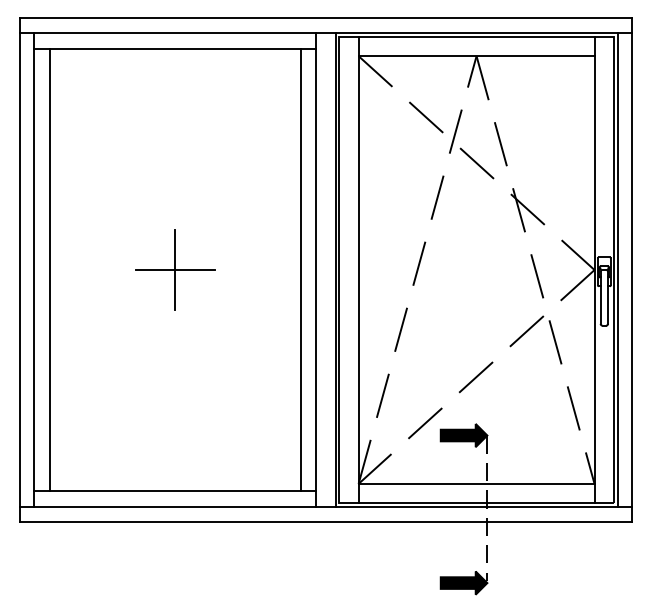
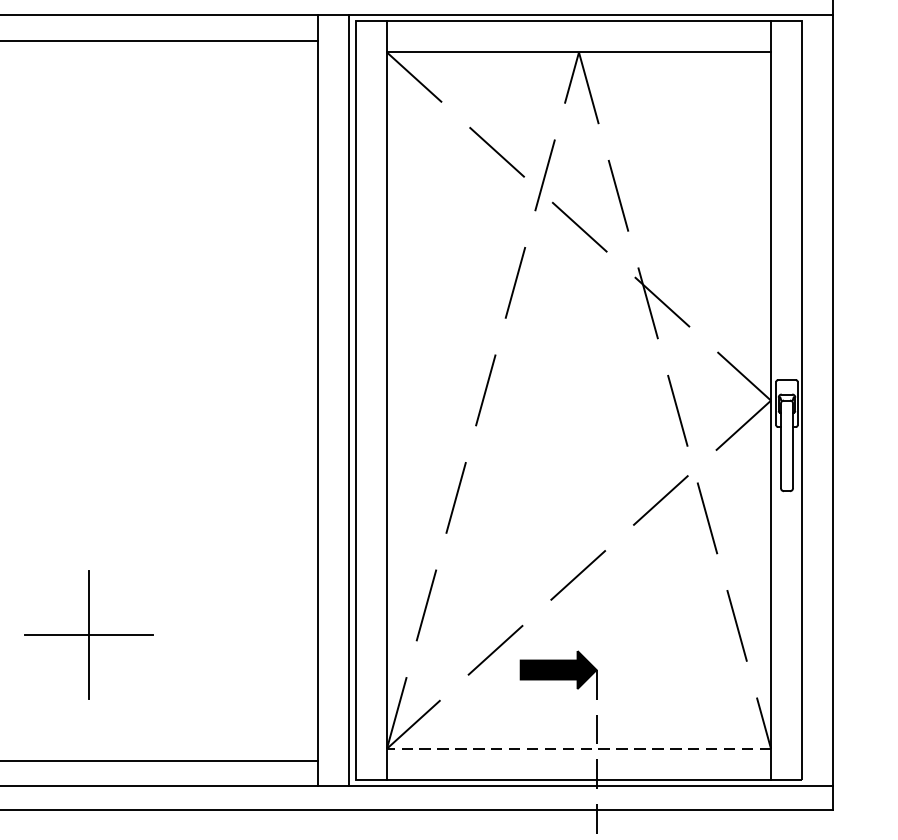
part: (175, 269) -> (88, 634), moved
line: (300, 269) -> (292, 399), removed
line: (617, 269) -> (808, 399), removed
line: (476, 483) -> (578, 748), solid -> dashed

